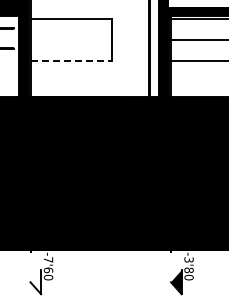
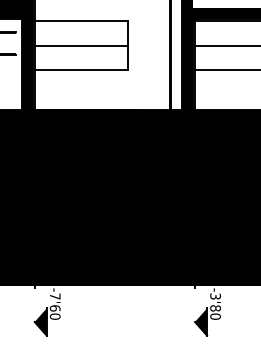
line: (70, 39) -> (80, 45), added
line: (71, 61) -> (81, 70), dashed -> solid
fill: (35, 282) -> (40, 322), added

